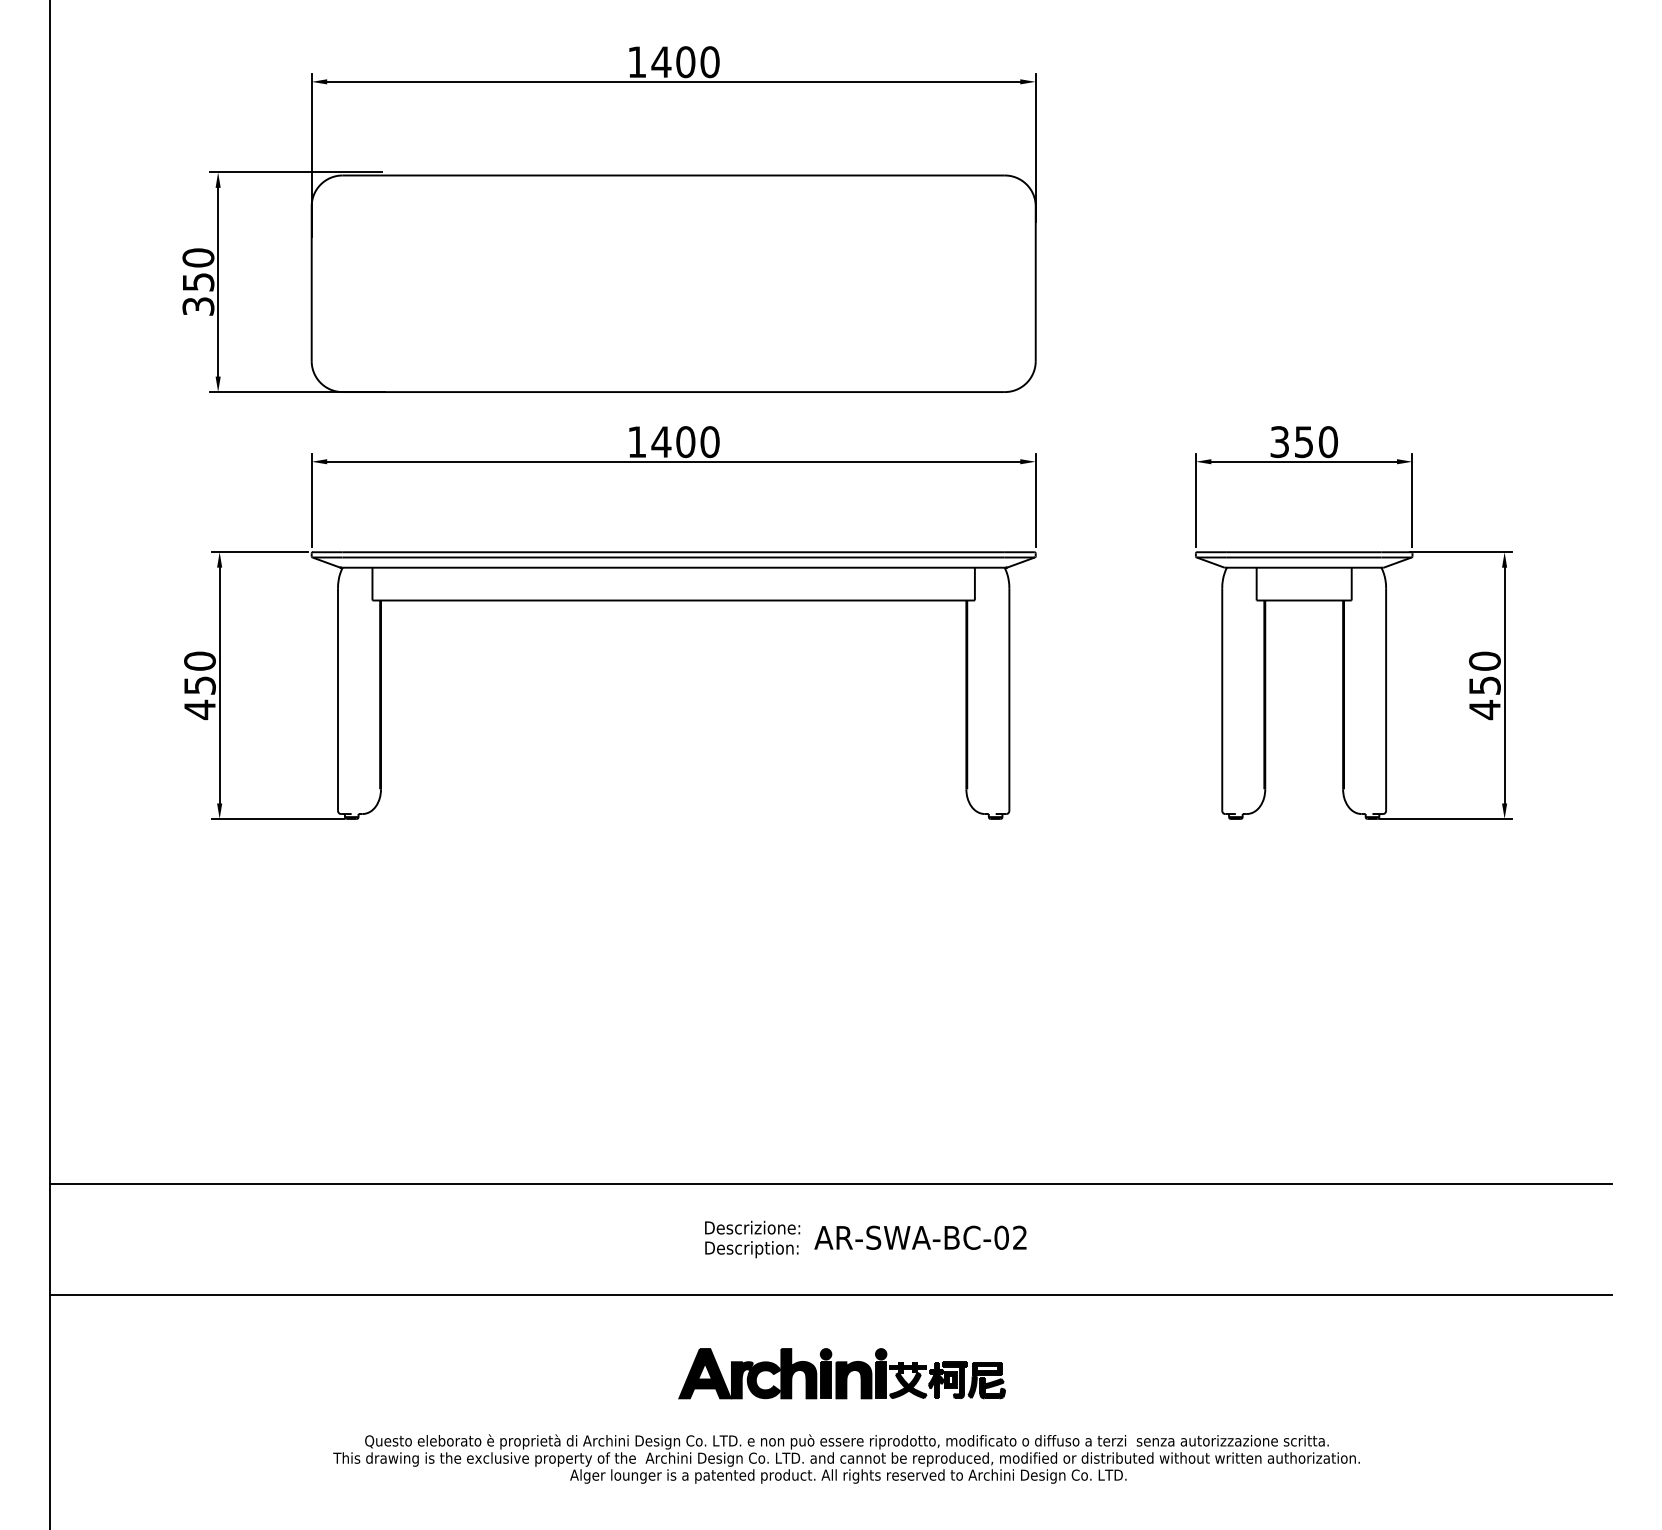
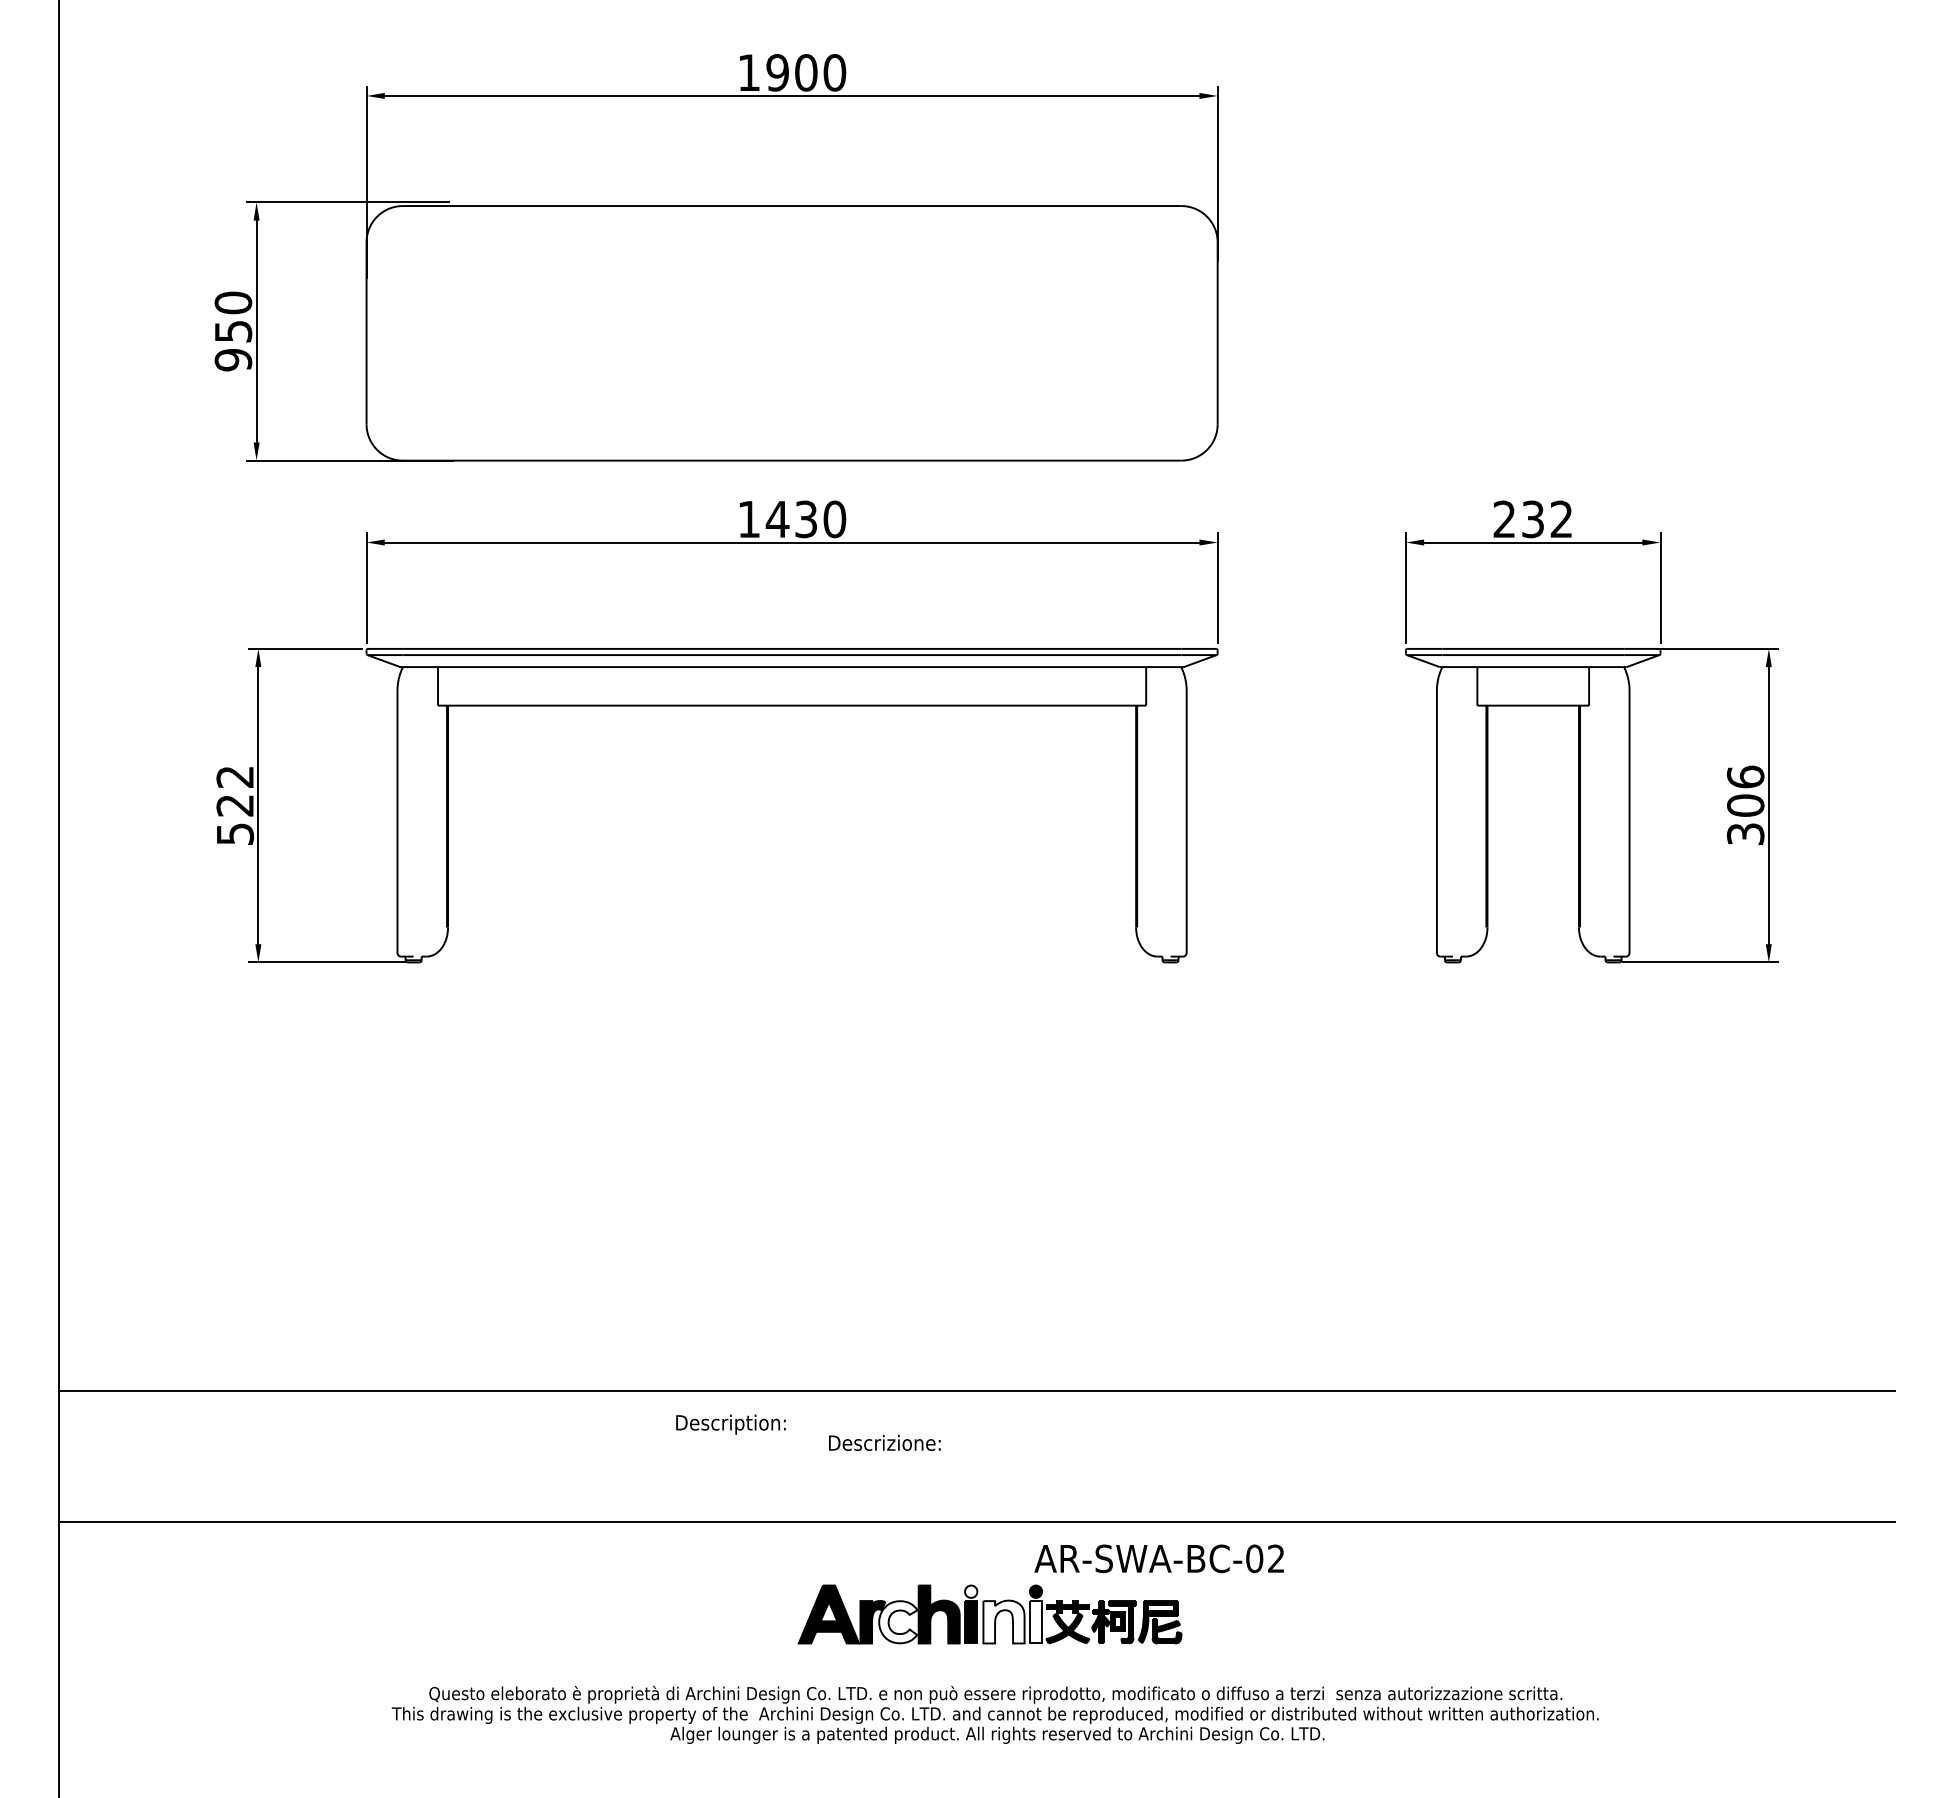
text: (661, 61) -> (777, 72), 1400 -> 1900
text: (198, 306) -> (233, 360), 350 -> 950
text: (685, 442) -> (806, 519), 1400 -> 1430
text: (1303, 442) -> (1532, 519), 350 -> 232
text: (200, 685) -> (235, 805), 450 -> 522
text: (1484, 685) -> (1745, 805), 450 -> 306
text: (919, 1237) -> (1158, 1558), moved
text: (751, 1249) -> (730, 1424), moved
fill: (826, 1354) -> (971, 1591), removed
fill: (853, 1379) -> (1003, 1621), removed
fill: (764, 1380) -> (898, 1622), removed
fill: (880, 1380) -> (1035, 1622), removed

